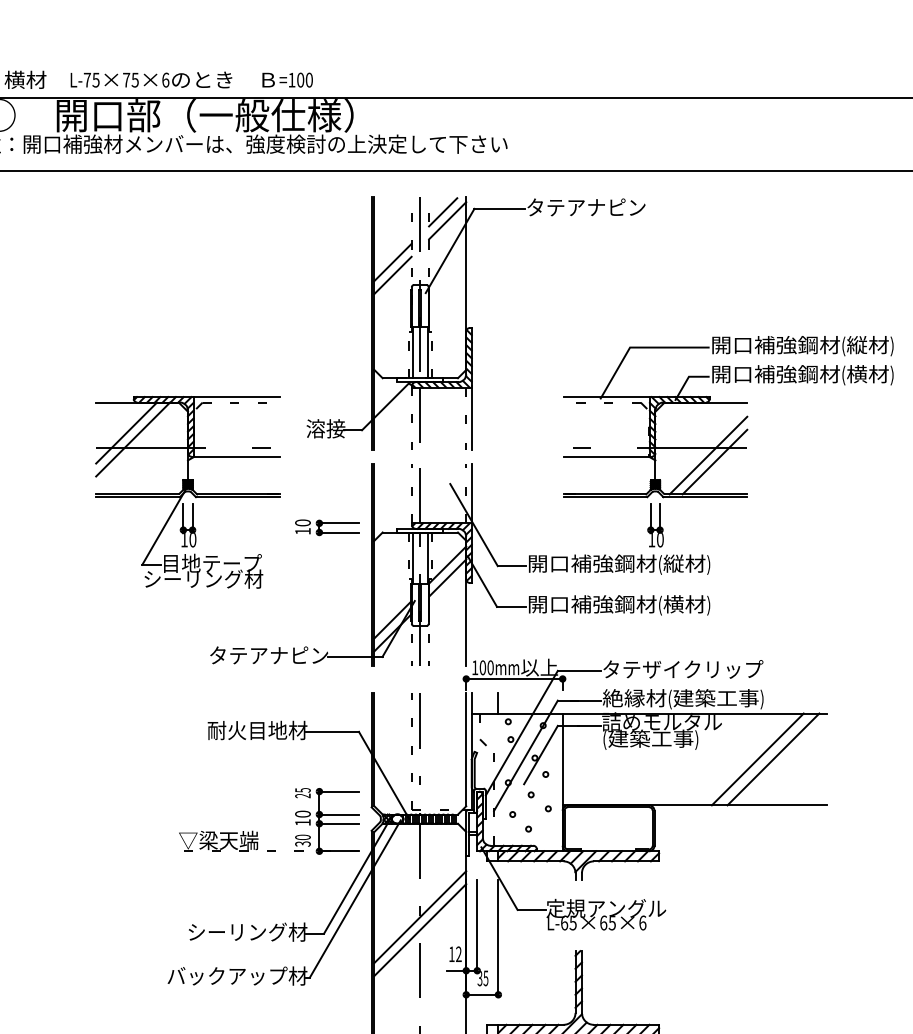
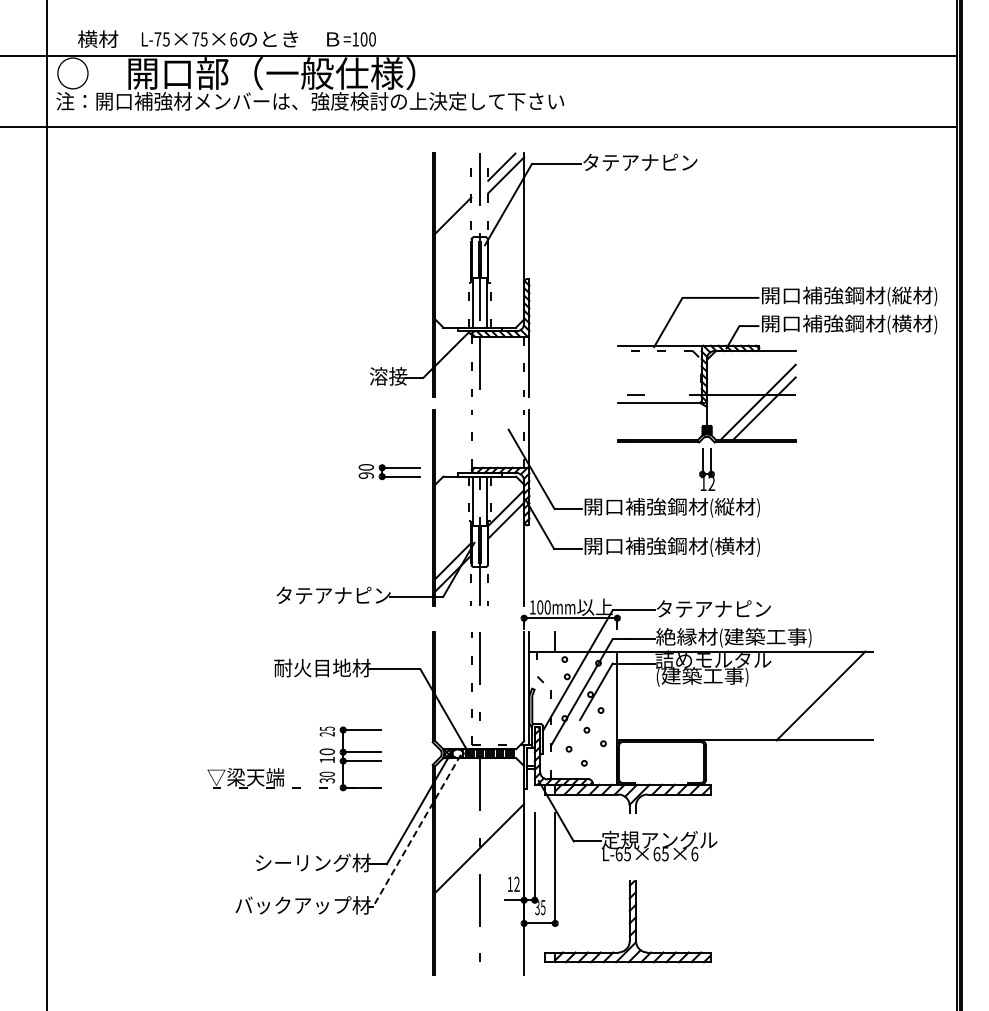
line: (393, 275) -> (453, 228), removed
part: (187, 492) -> (254, 437), removed
line: (420, 493) -> (479, 438), removed
text: (302, 531) -> (365, 475), 10 -> 90
text: (660, 540) -> (711, 484), 10 -> 12
text: (703, 668) -> (753, 608), タテザイクリップ -> タテアナピン
line: (757, 758) -> (805, 695), removed
part: (257, 832) -> (283, 769), moved
line: (354, 898) -> (416, 830), solid -> dashed
line: (420, 929) -> (479, 860), removed

